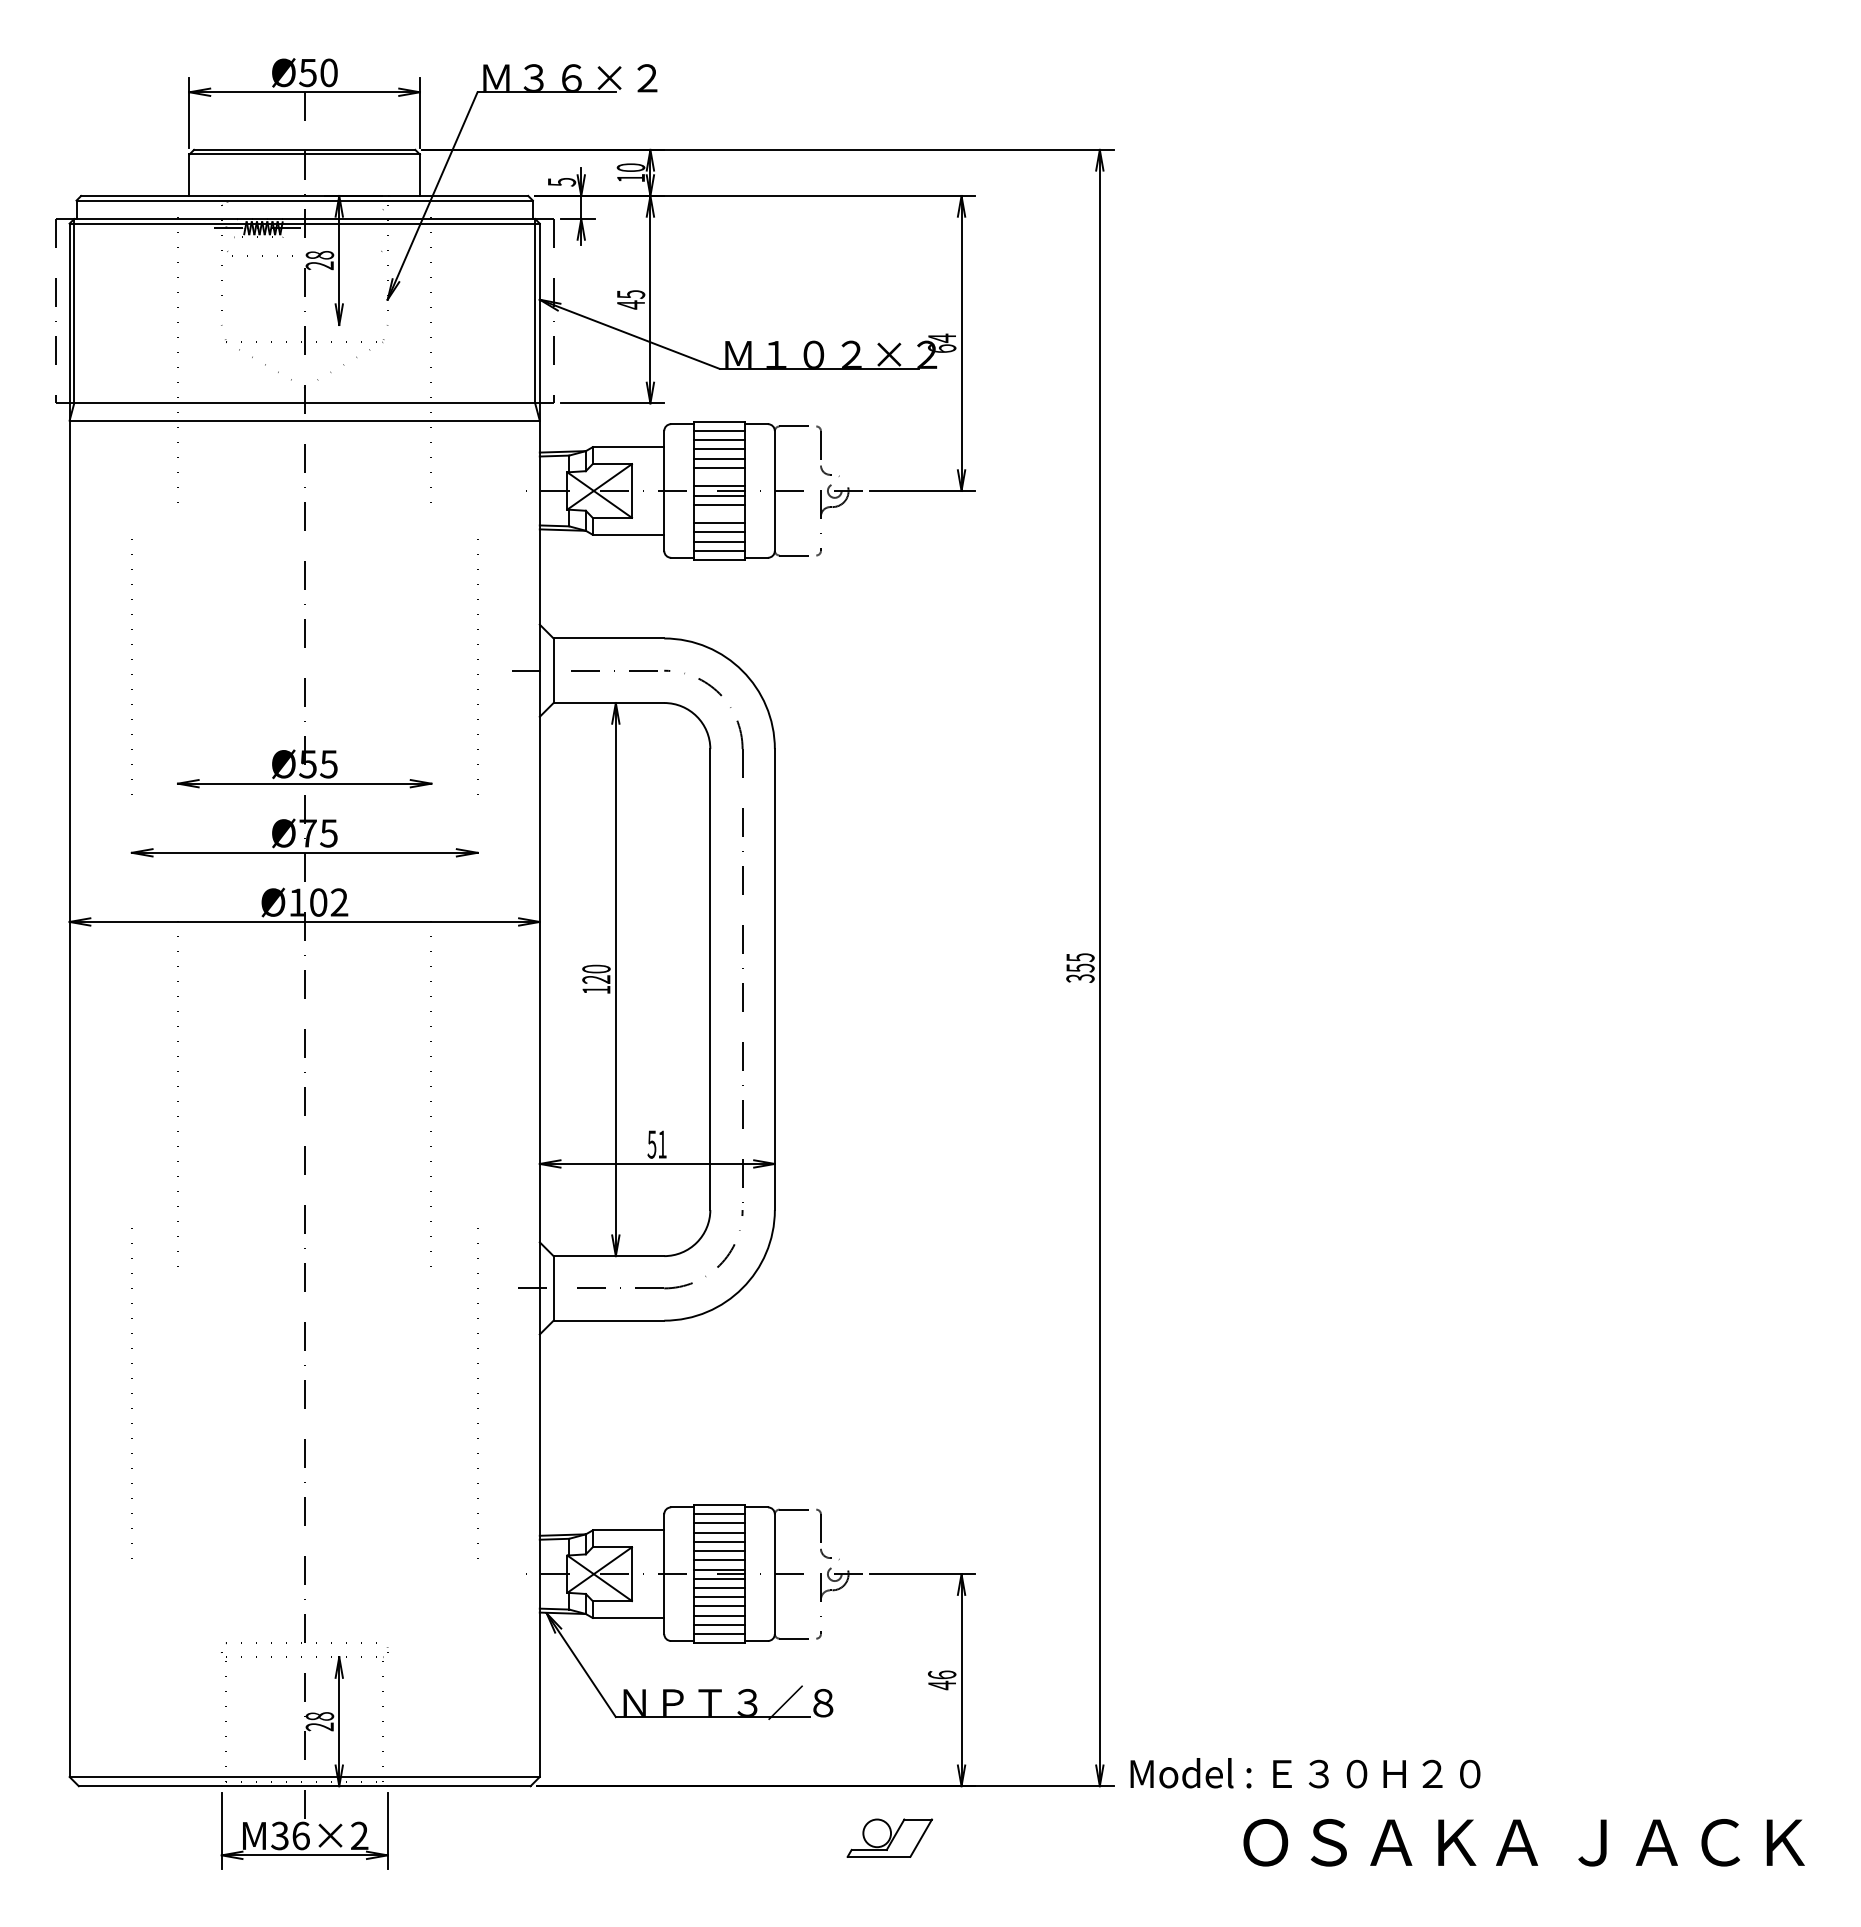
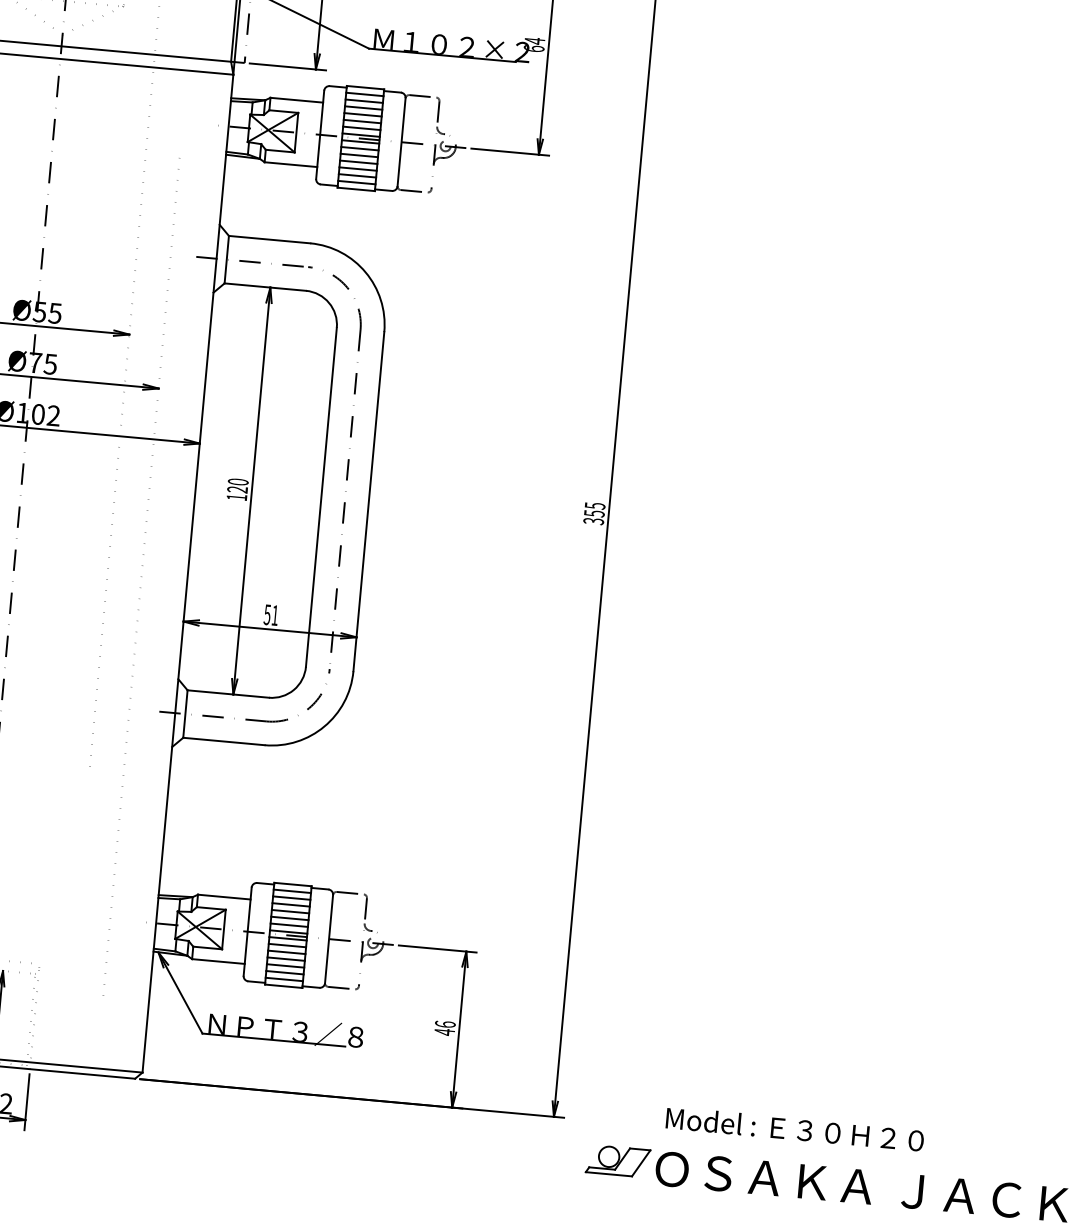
line: (719, 477) -> (361, 128), added
line: (719, 514) -> (359, 155), added
text: (1305, 1773) -> (795, 1129), moved
part: (889, 1837) -> (617, 1160), moved

